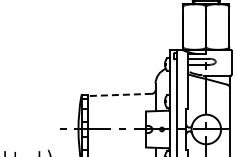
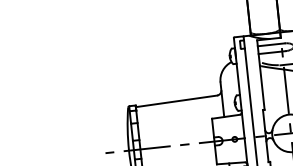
line: (119, 94) -> (176, 100), dashed -> solid

